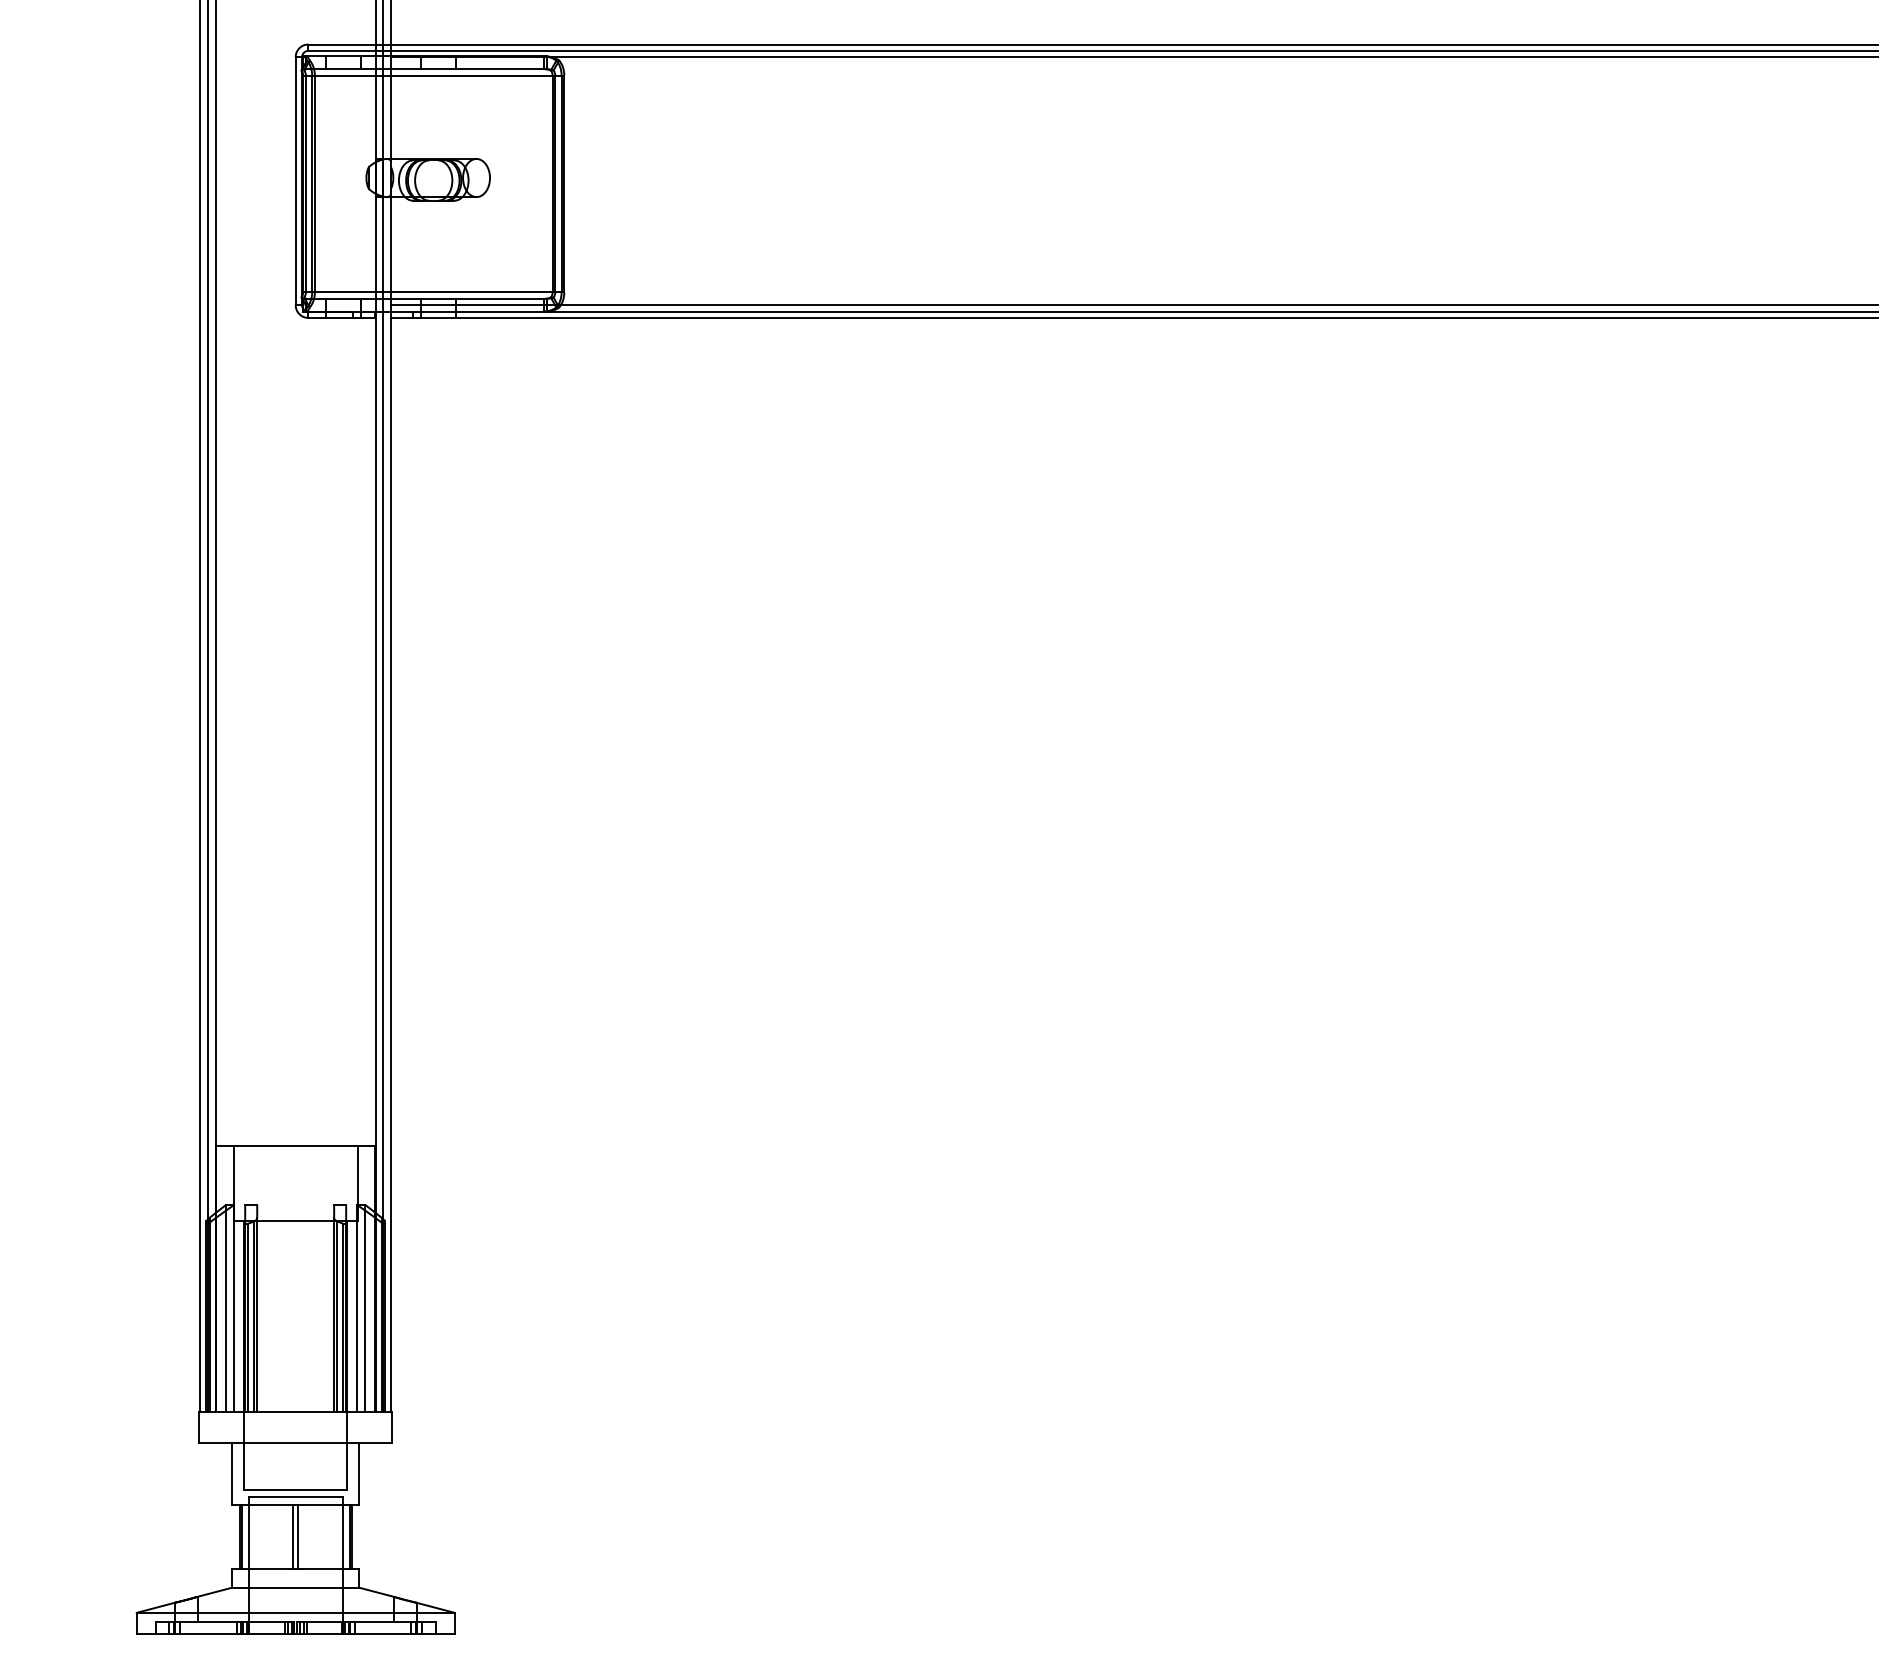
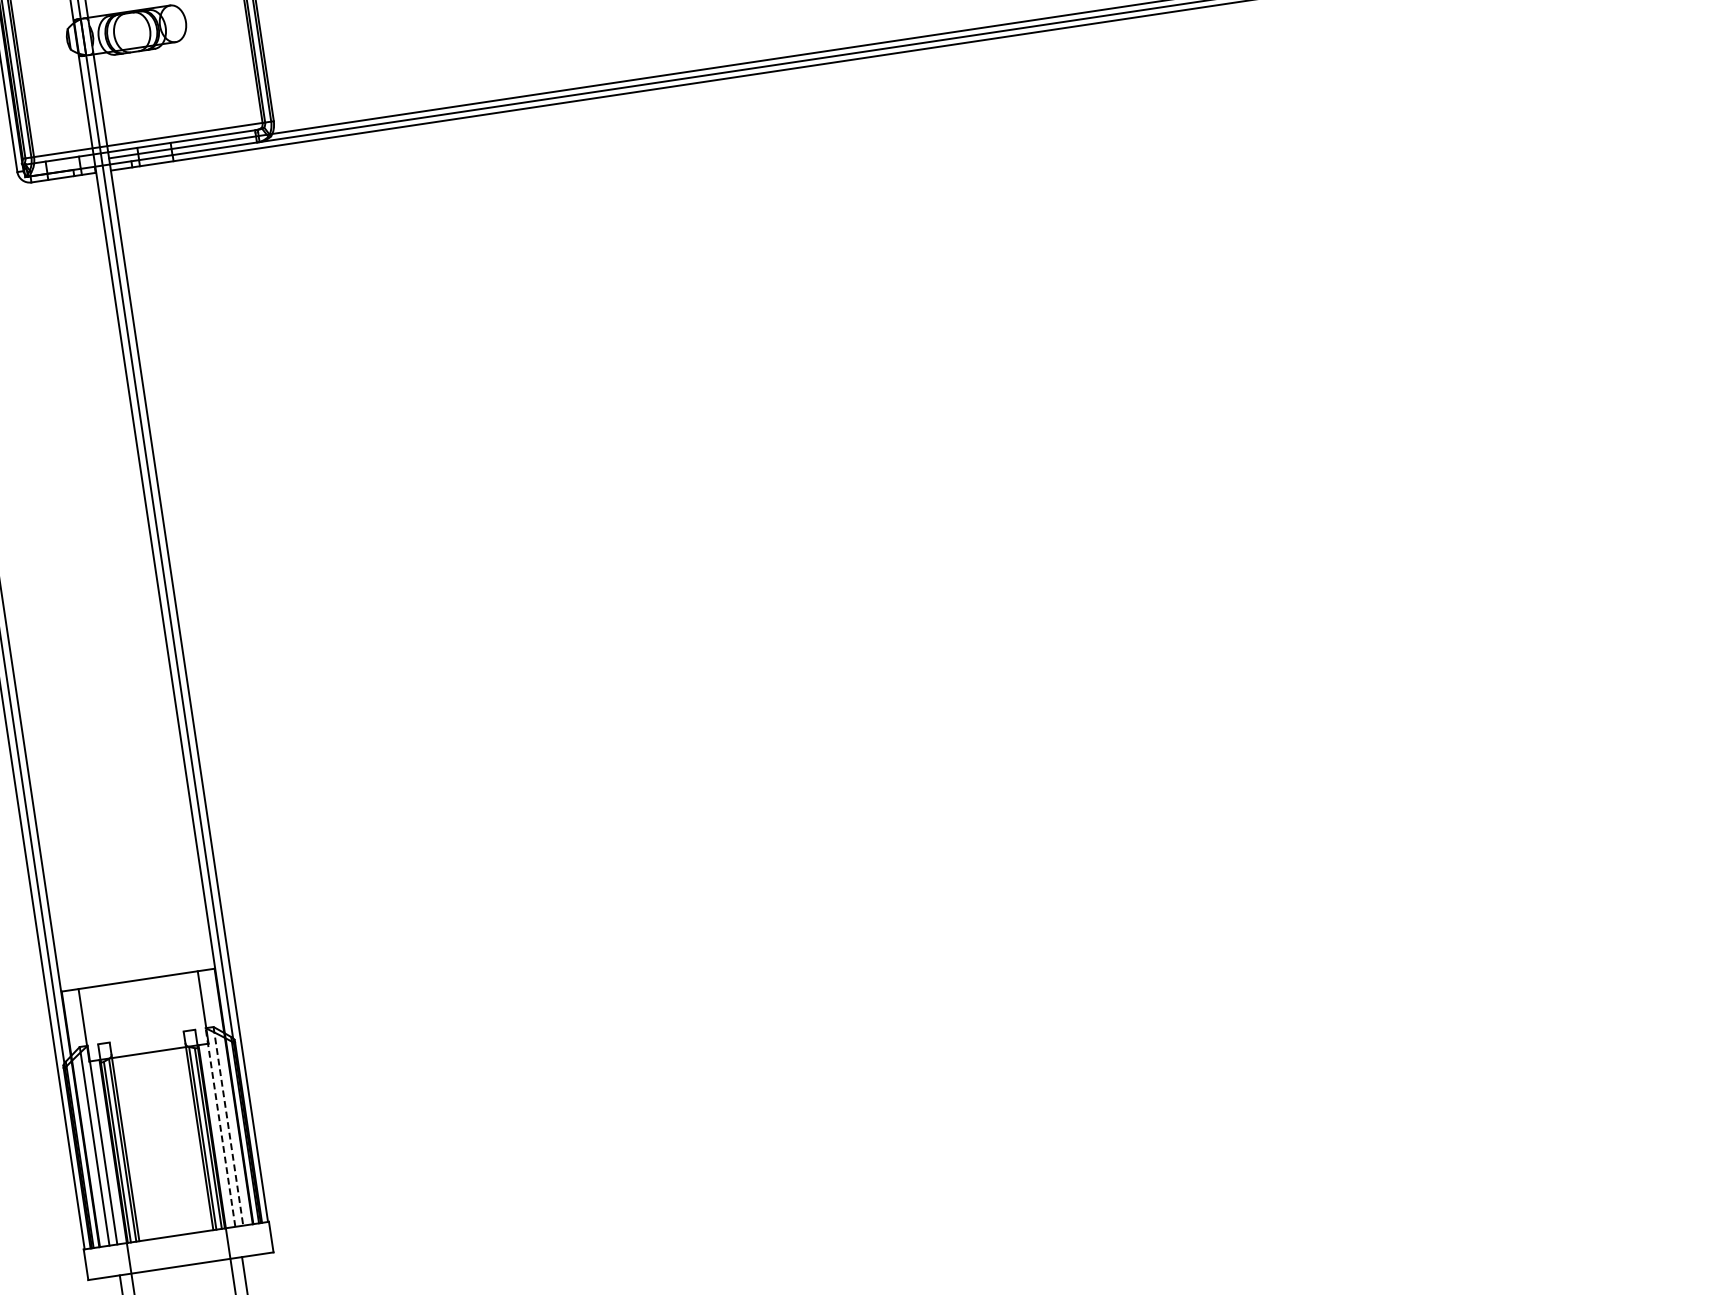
line: (357, 1307) -> (220, 1126), solid -> dashed
line: (365, 1308) -> (228, 1126), solid -> dashed

